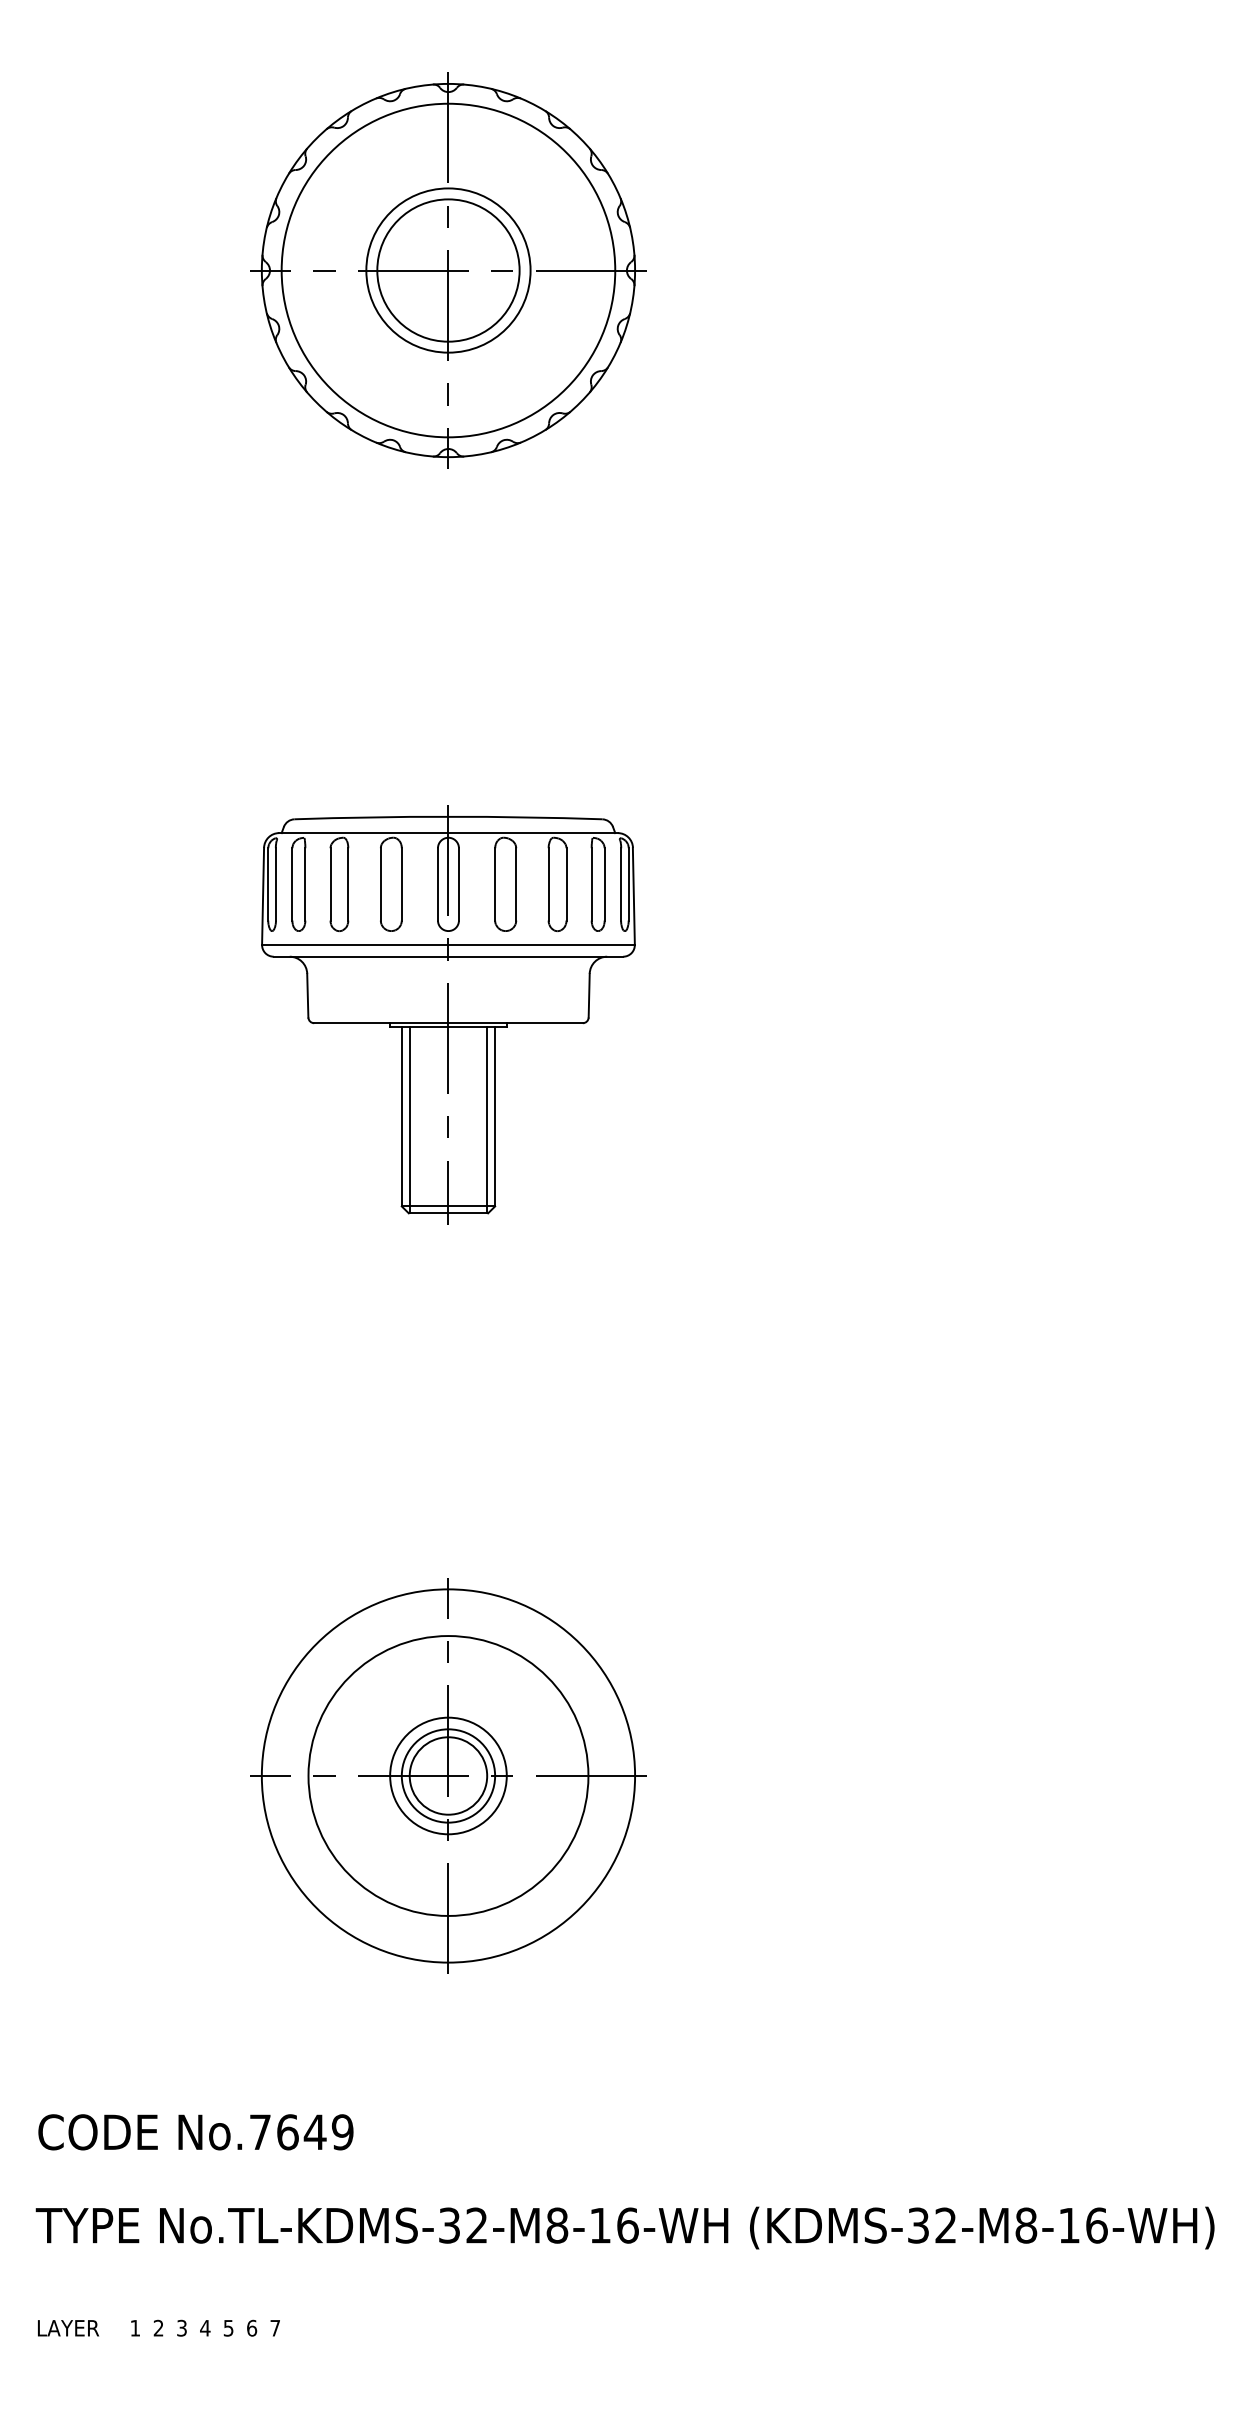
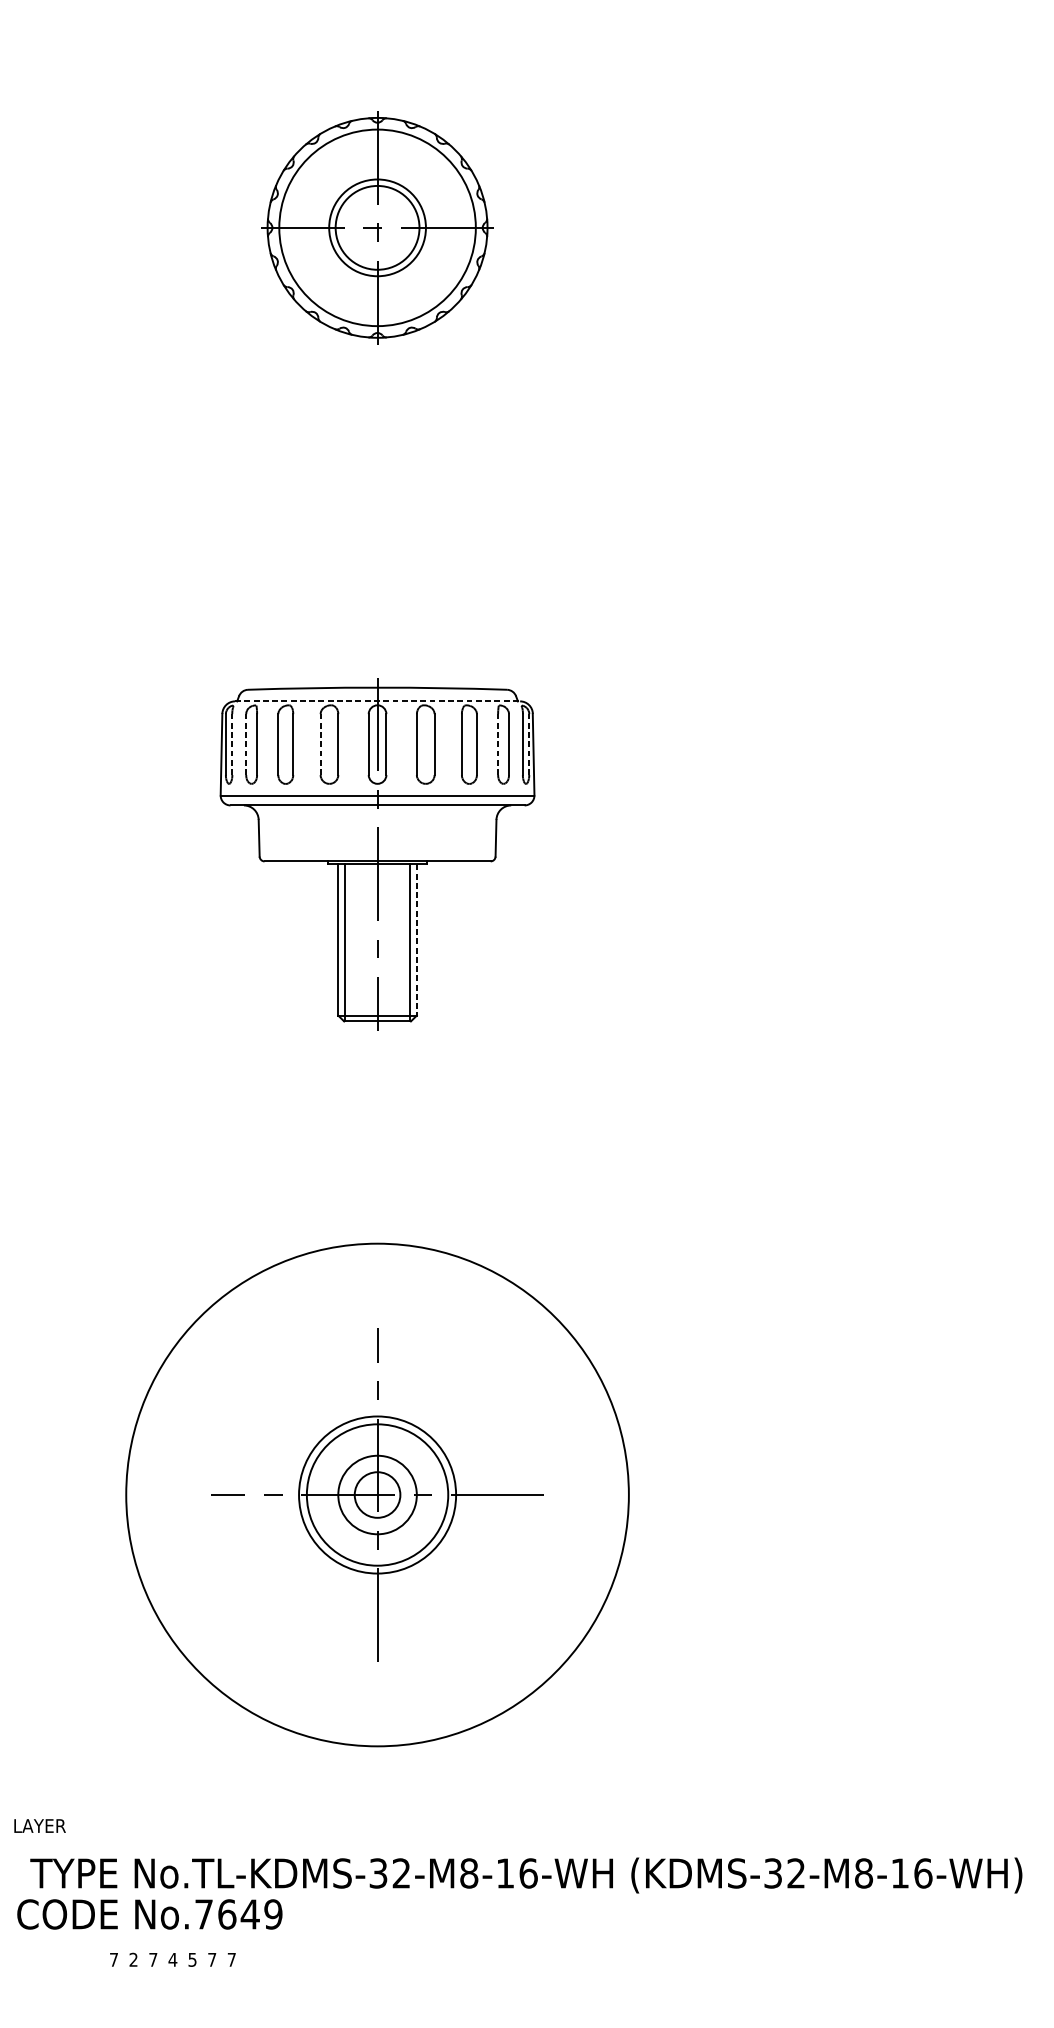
part: (448, 270) -> (377, 227), size x0.7
line: (449, 833) -> (378, 701), solid -> dashed
line: (275, 883) -> (231, 743), solid -> dashed
line: (292, 883) -> (246, 743), solid -> dashed
line: (380, 883) -> (320, 743), solid -> dashed
line: (591, 883) -> (497, 743), solid -> dashed
line: (628, 883) -> (529, 743), solid -> dashed
line: (495, 1116) -> (417, 939), solid -> dashed
circle: (448, 1775) -> (377, 1494), size x0.6
circle: (448, 1775) -> (377, 1494), size x0.7
circle: (448, 1775) -> (377, 1494), size x1.6
circle: (448, 1775) -> (377, 1494), size x1.6
text: (195, 2132) -> (149, 1914), moved
text: (181, 2327) -> (152, 1959), 3 -> 7
text: (252, 2327) -> (212, 1959), 6 -> 7
text: (68, 2328) -> (40, 1826), moved
text: (135, 2328) -> (114, 1960), 1 -> 7

